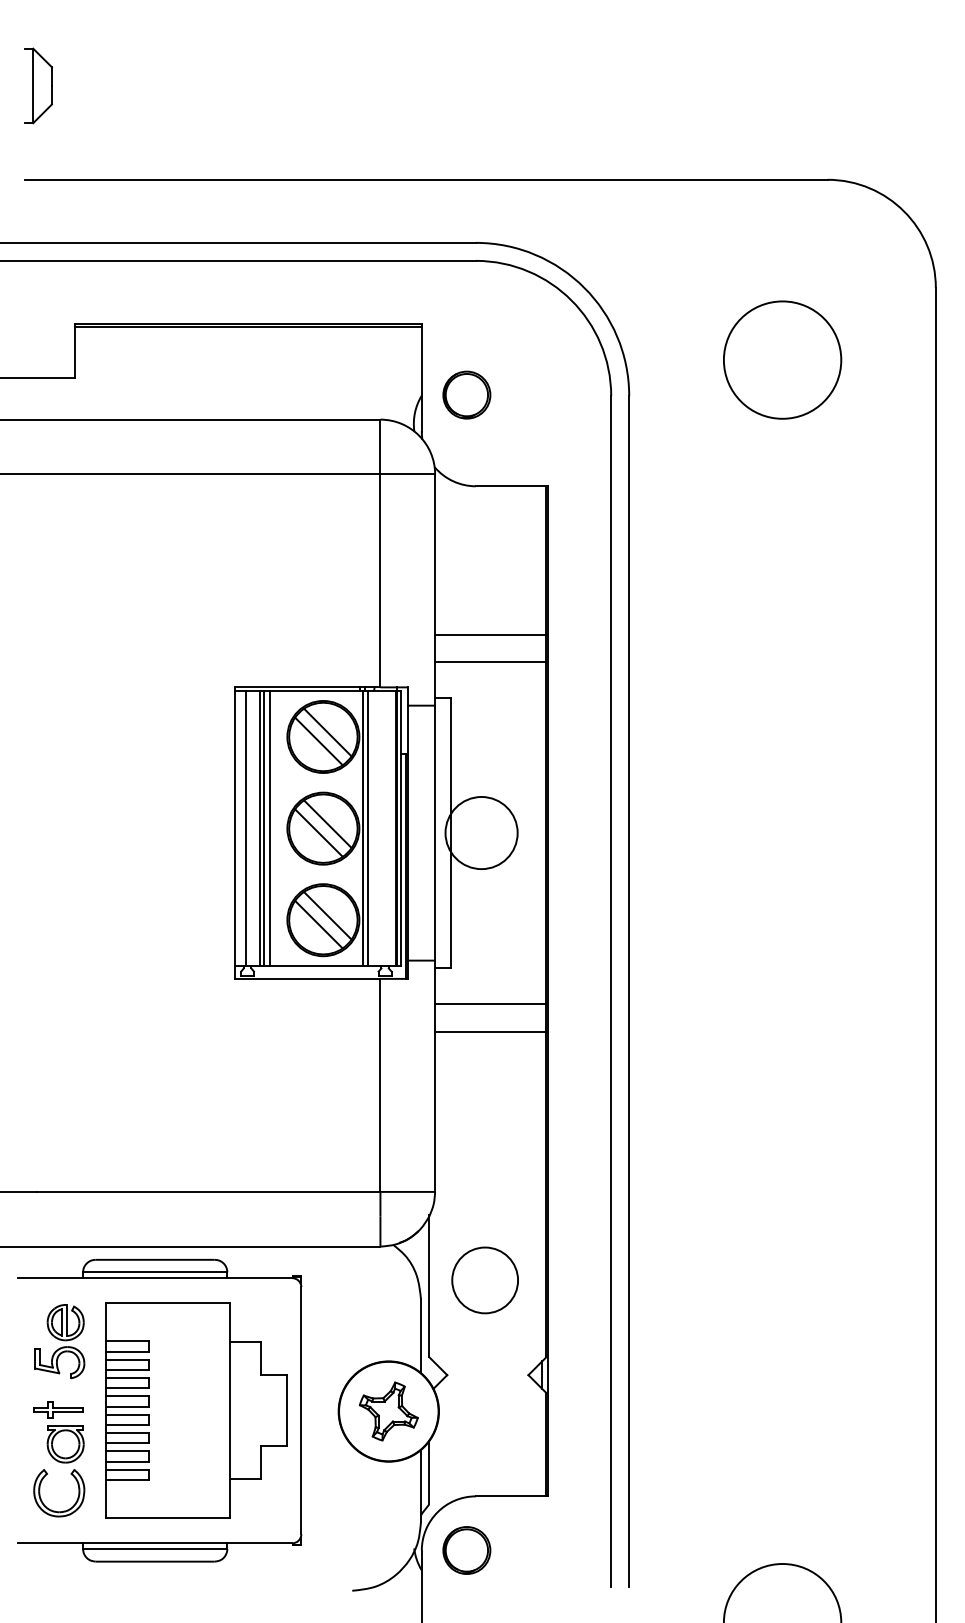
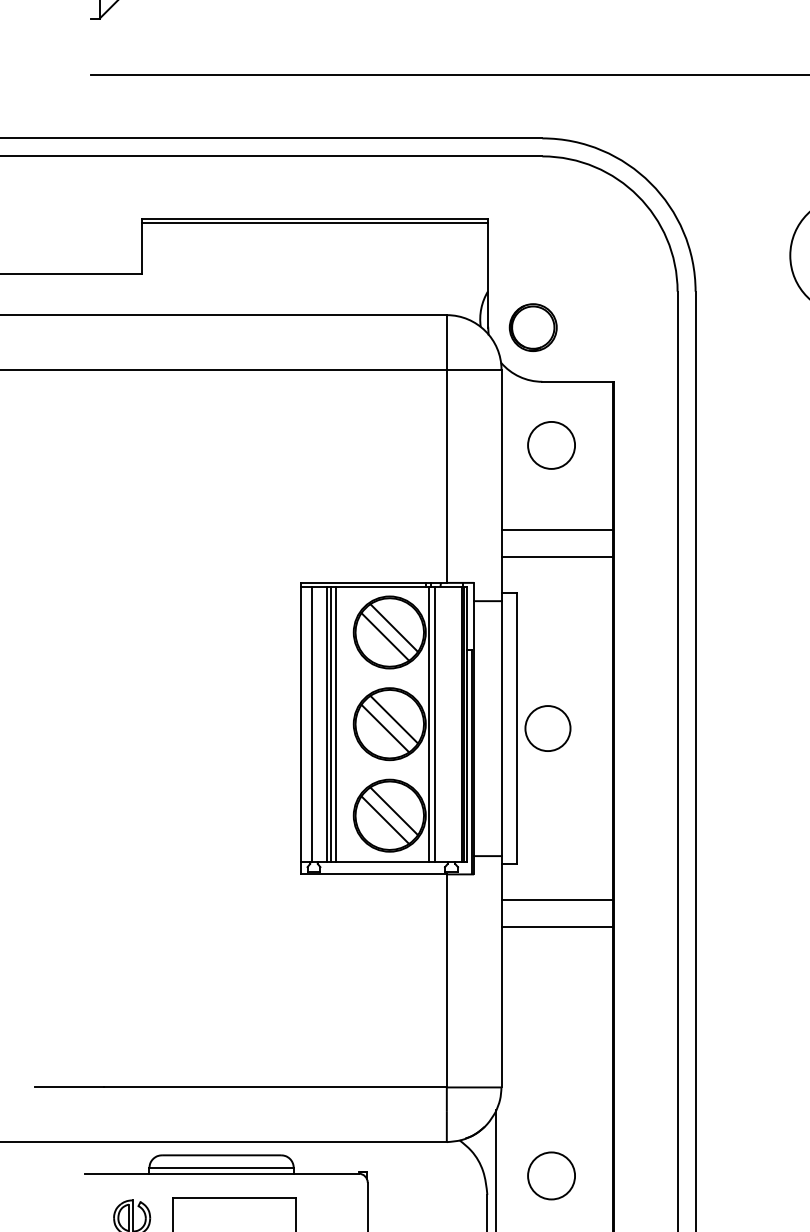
part: (466, 394) -> (532, 327), moved
circle: (484, 549) -> (550, 445), added
circle: (481, 832) -> (547, 728), size x0.62
circle: (484, 1279) -> (550, 1175), size x0.71

